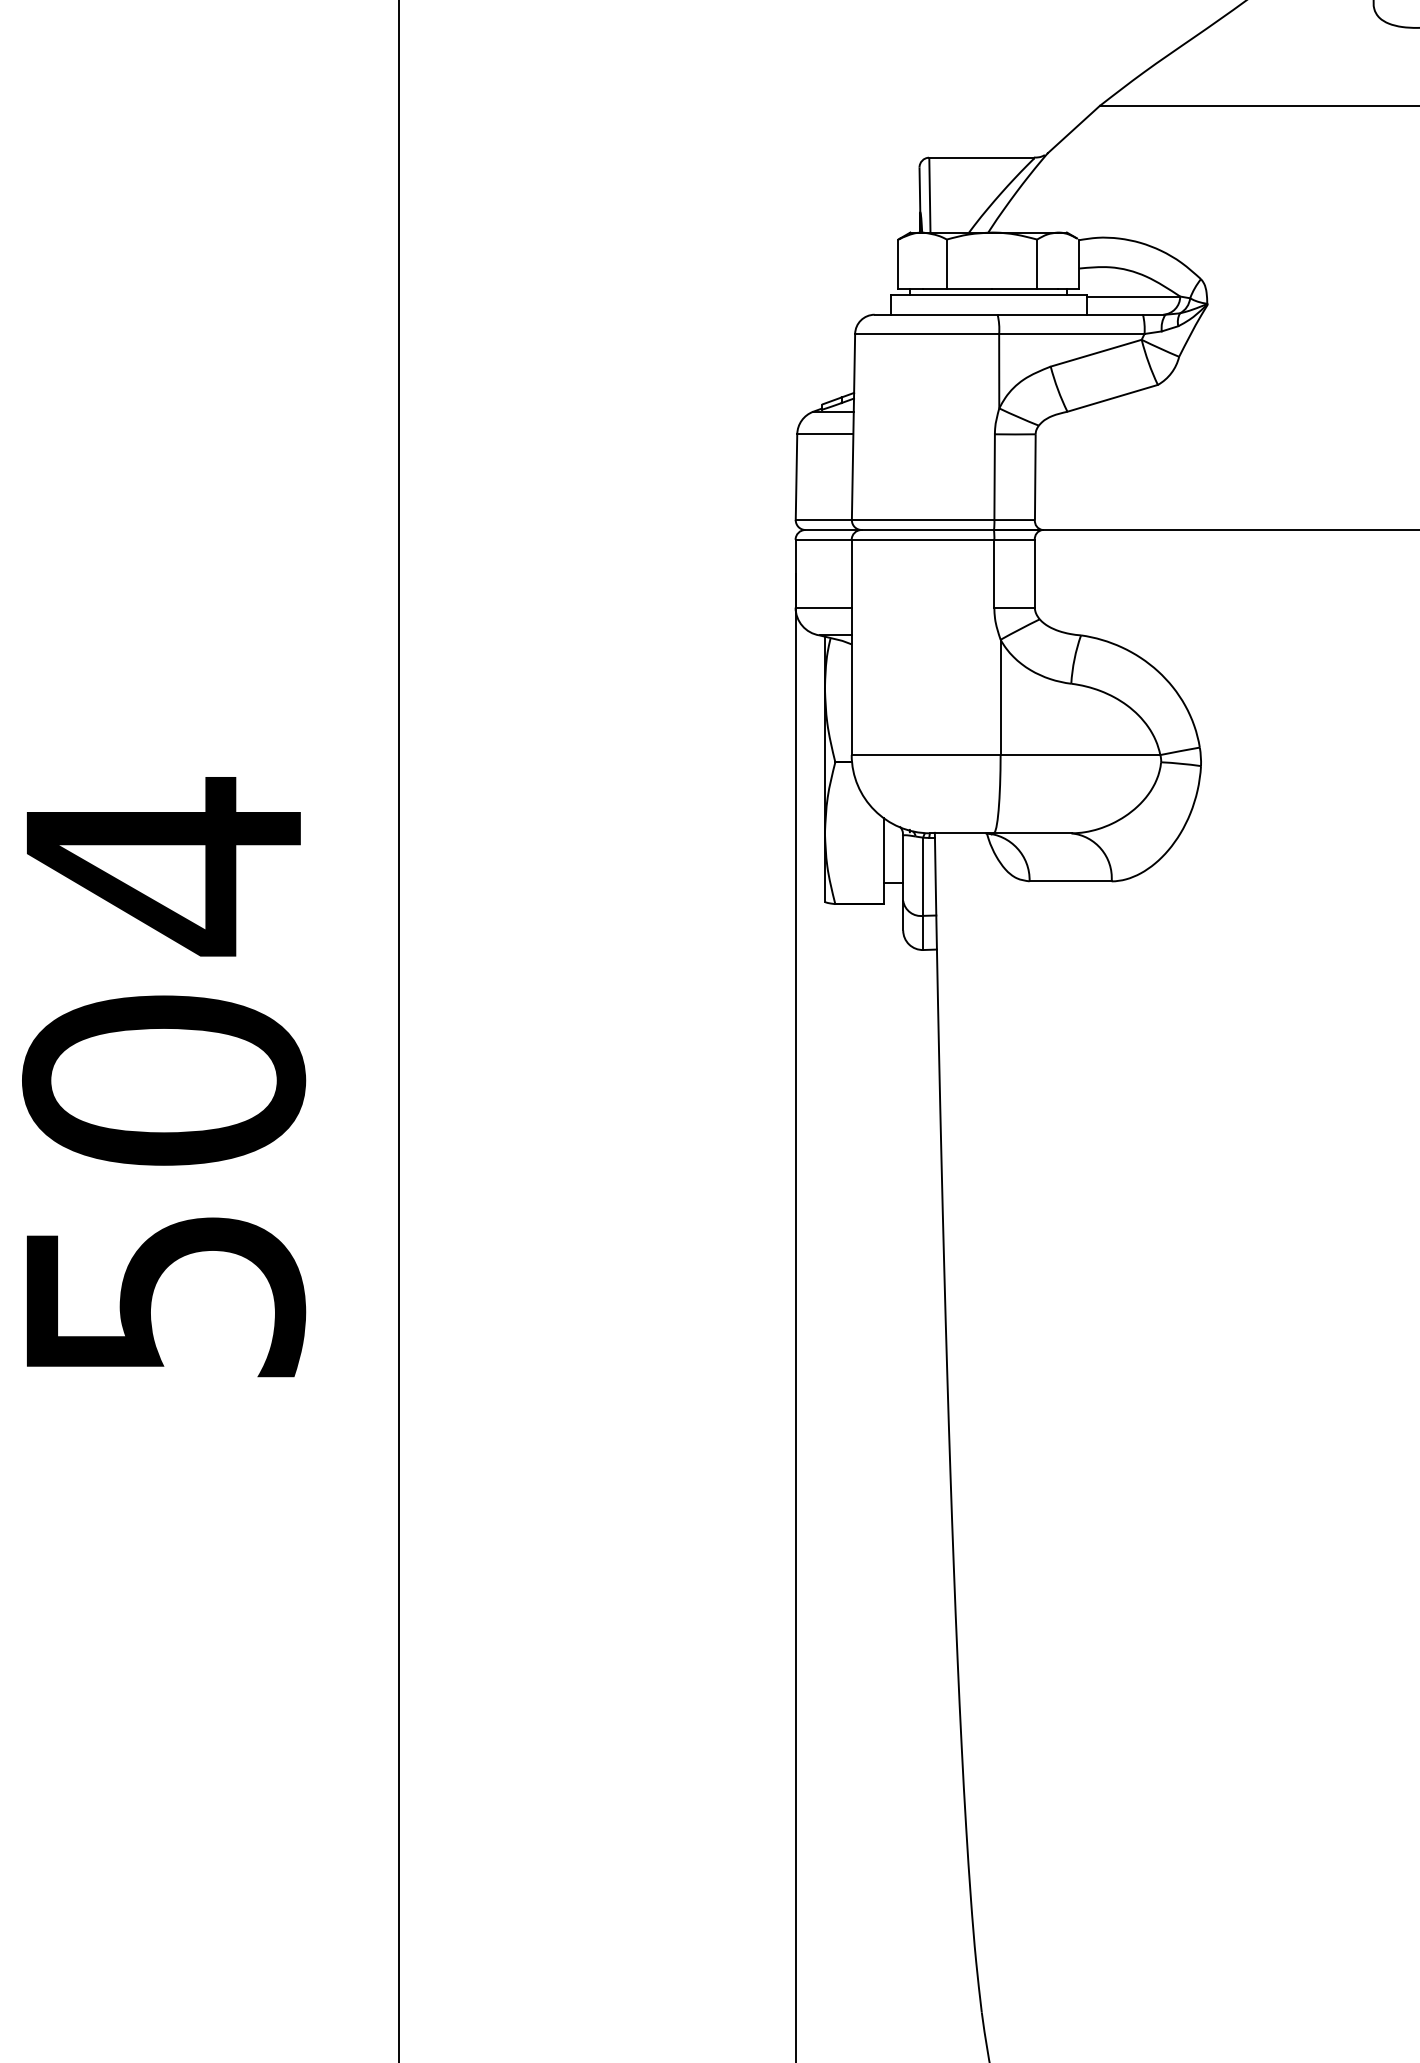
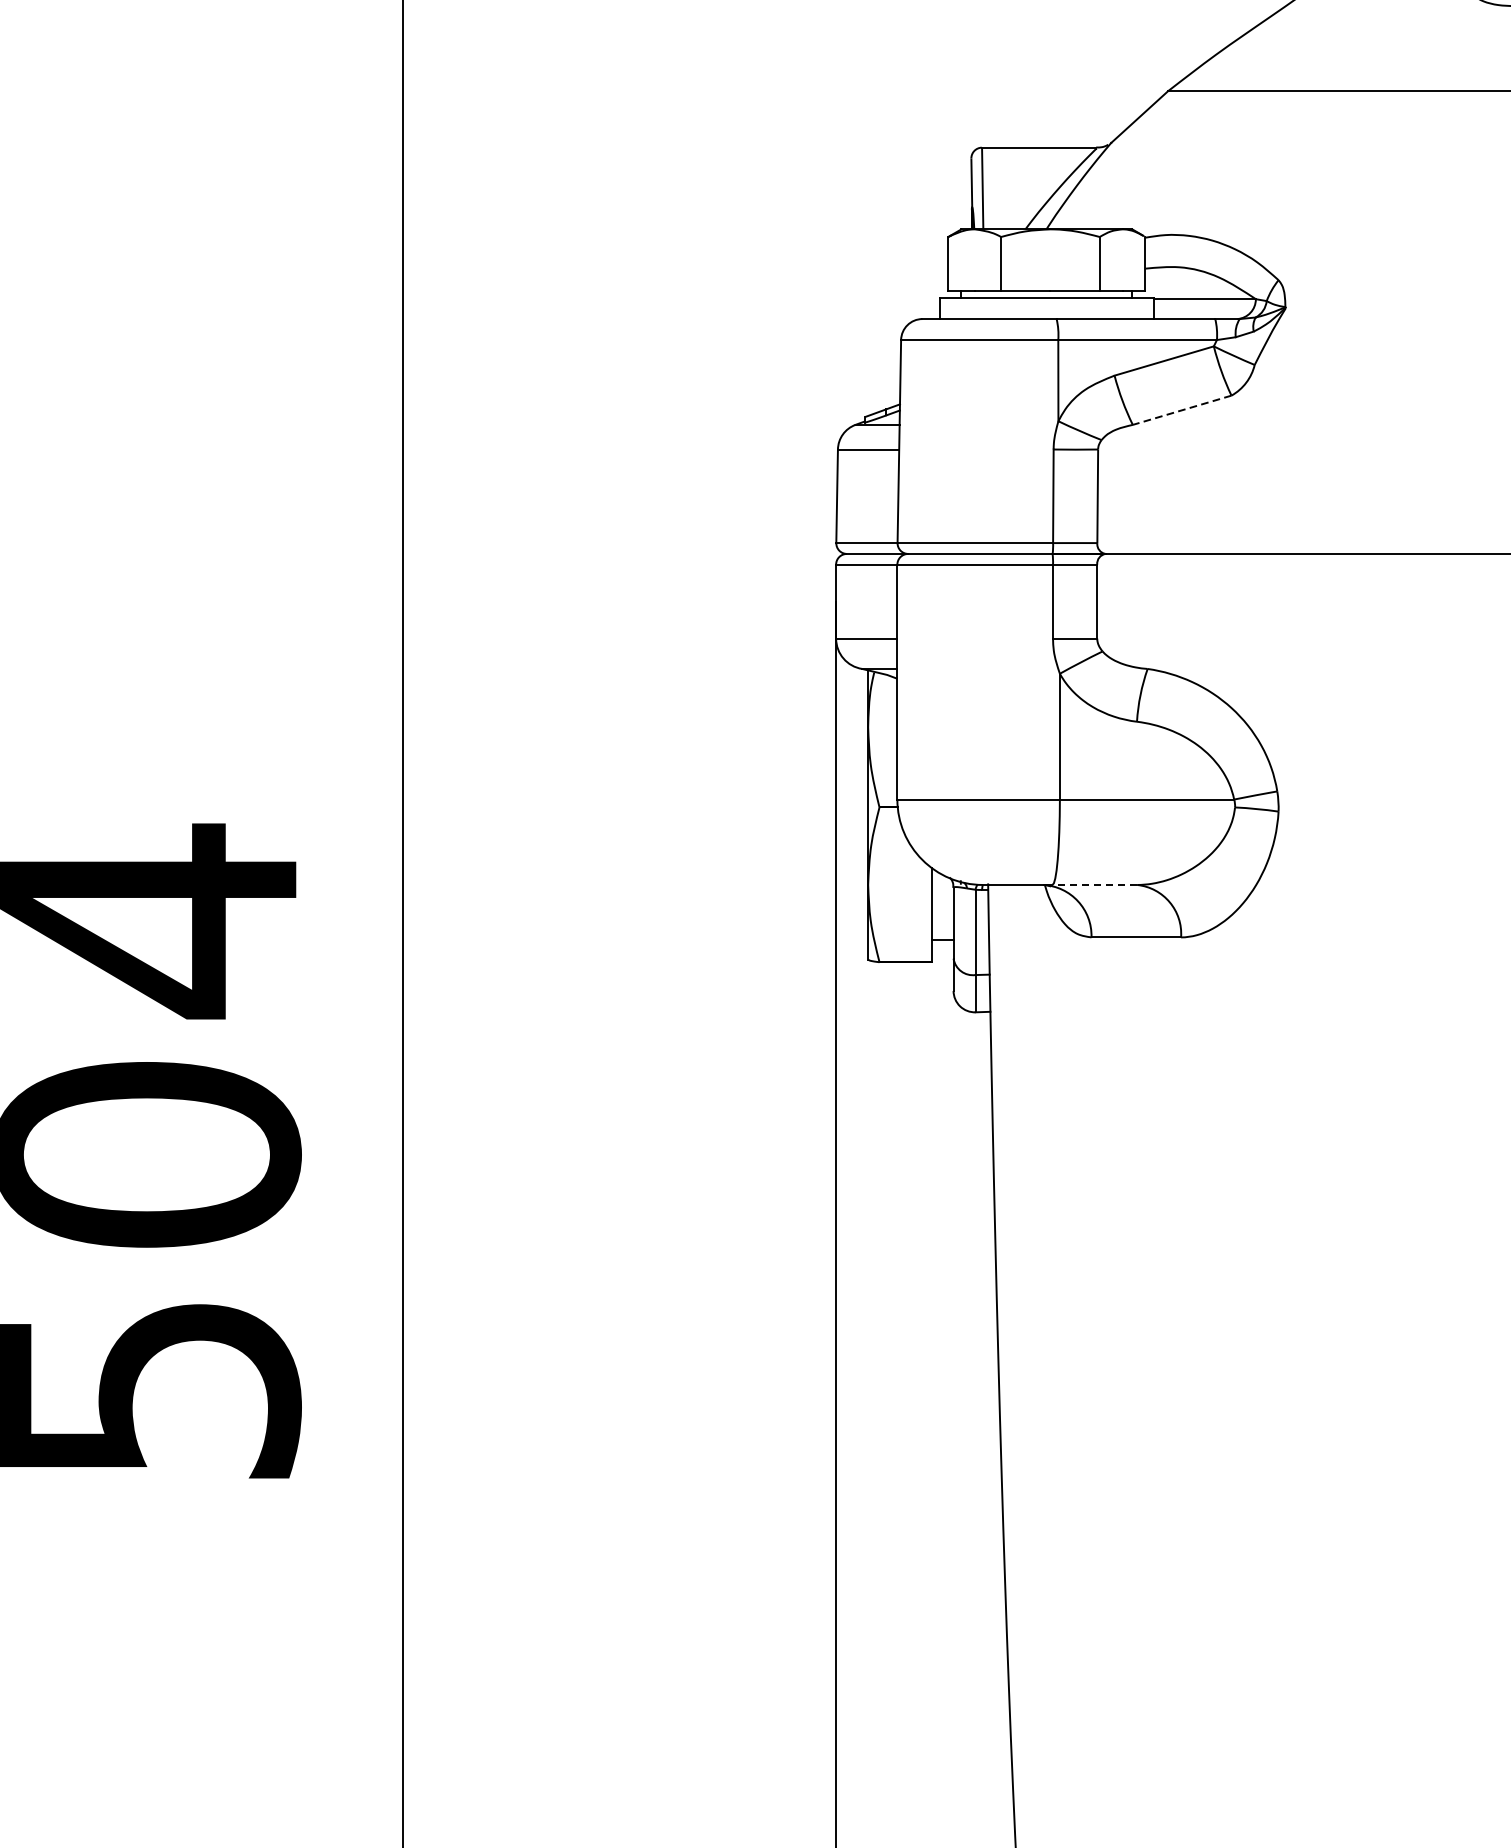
line: (1112, 398) -> (1181, 410), solid -> dashed
line: (1032, 833) -> (1094, 885), solid -> dashed

